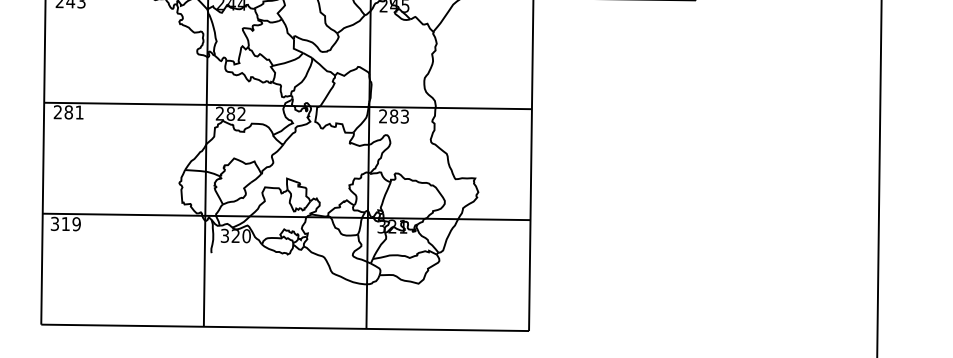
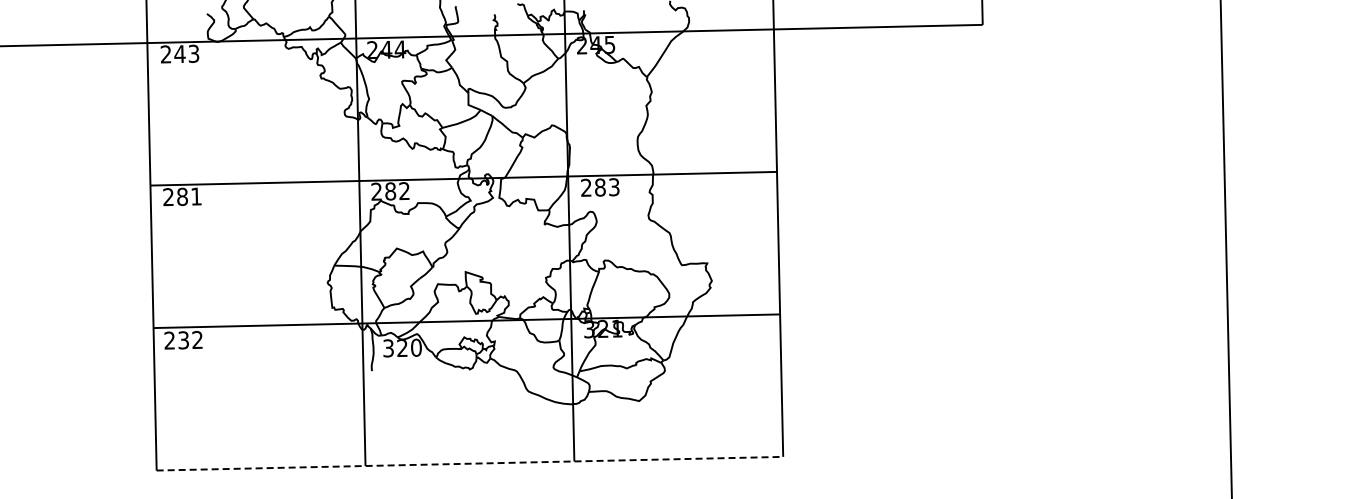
text: (65, 224) -> (183, 340), 319 -> 232
line: (285, 327) -> (470, 463), solid -> dashed

